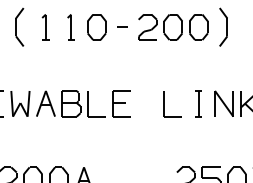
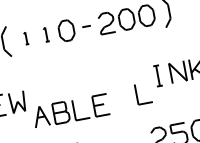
part: (45, 27) -> (26, 38), size x0.6
part: (70, 27) -> (45, 34), size x0.7
part: (83, 103) -> (70, 110), moved
part: (164, 104) -> (136, 95), moved

